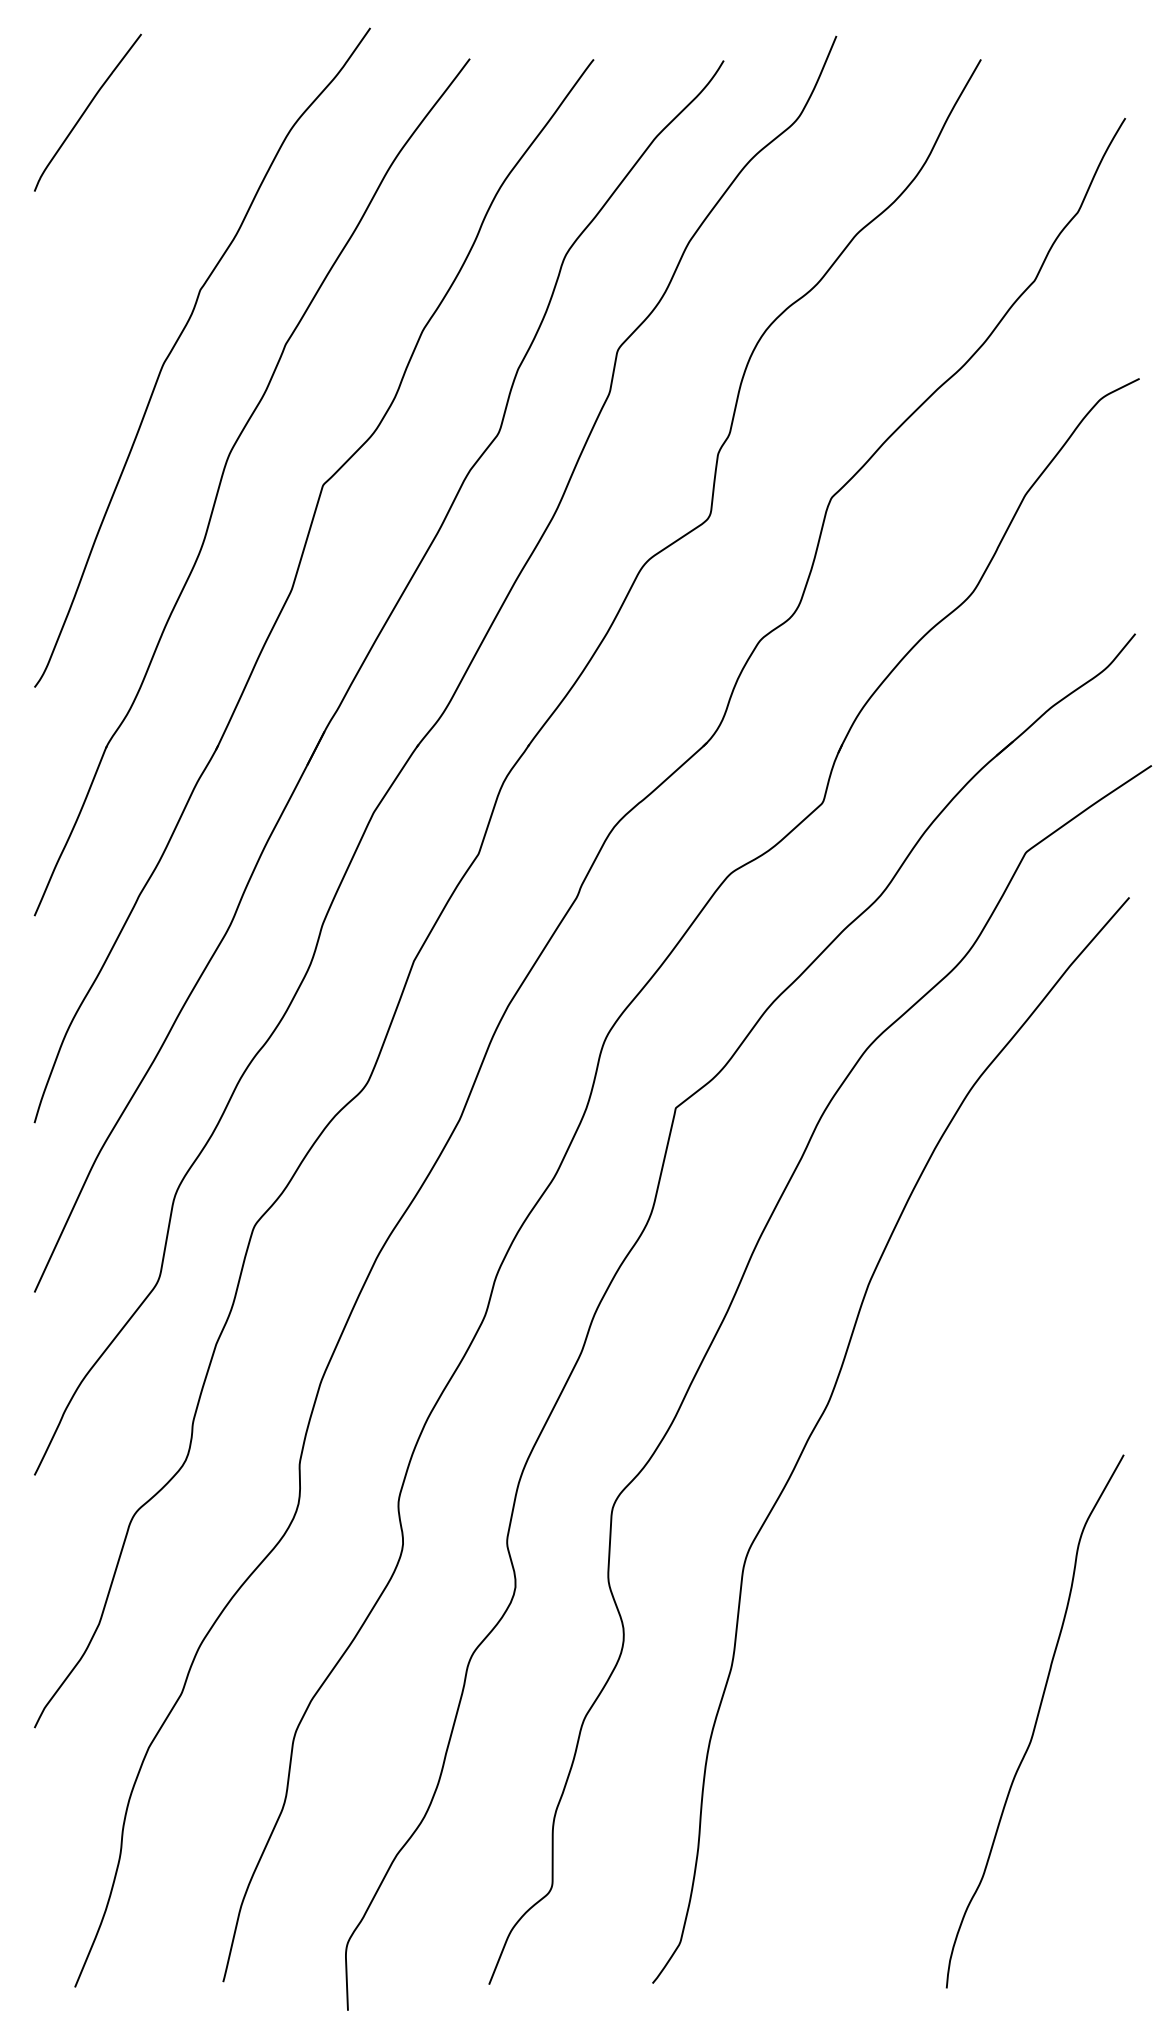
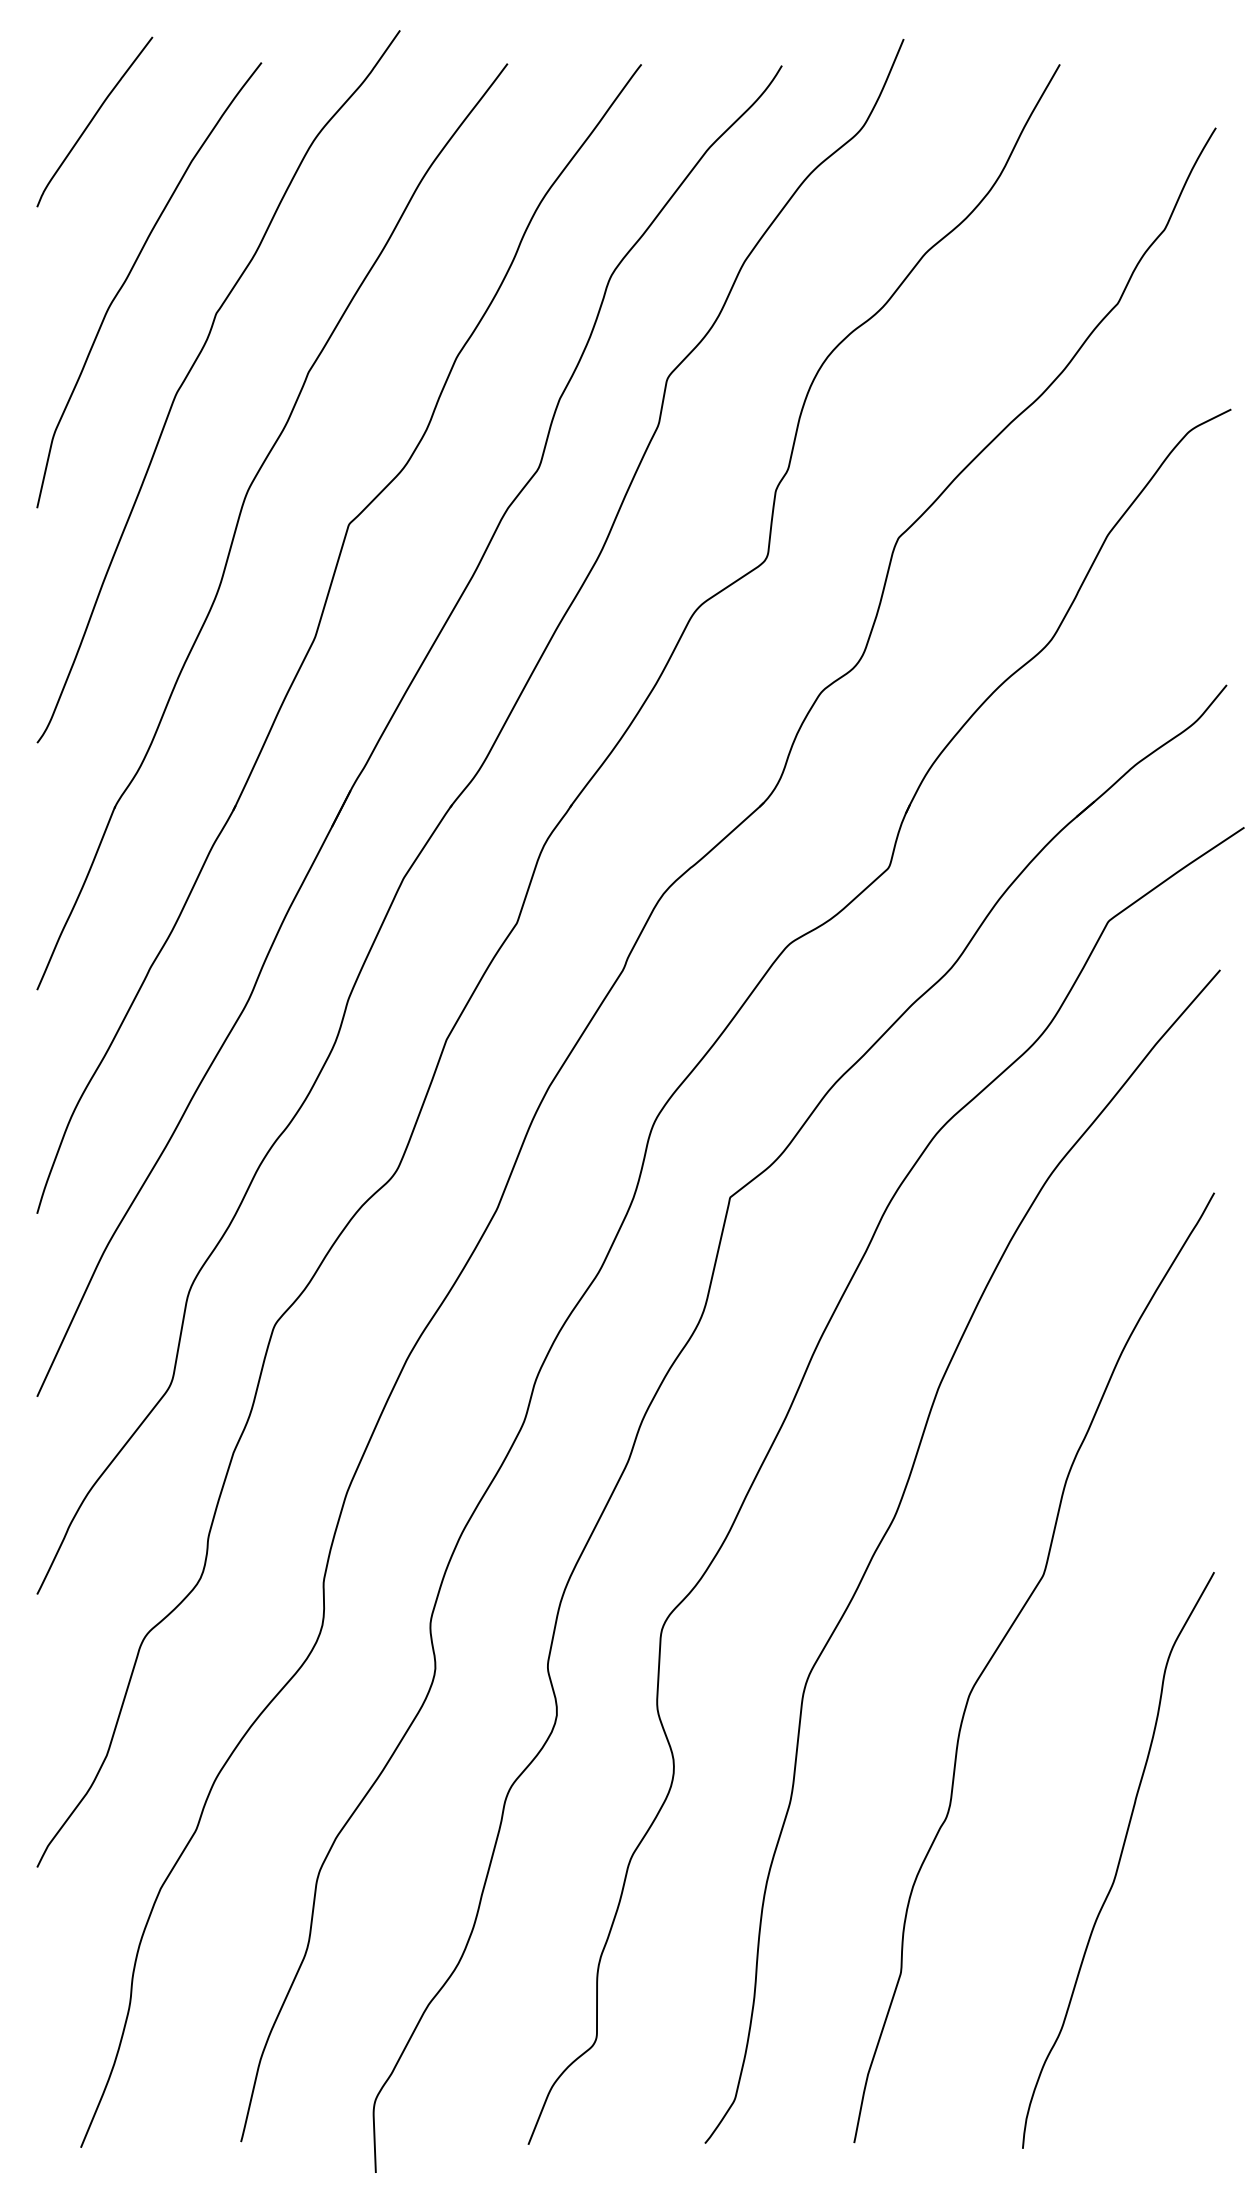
curve: (120, 254) -> (130, 275), added
curve: (926, 1522) -> (1001, 1645), added

